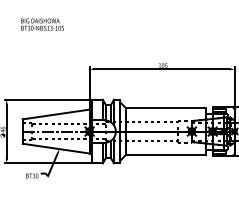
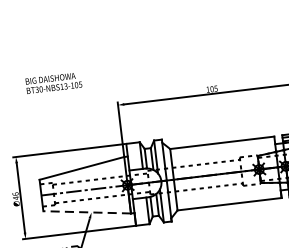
text: (42, 24) -> (53, 82), moved
line: (56, 148) -> (87, 212), solid -> dashed

